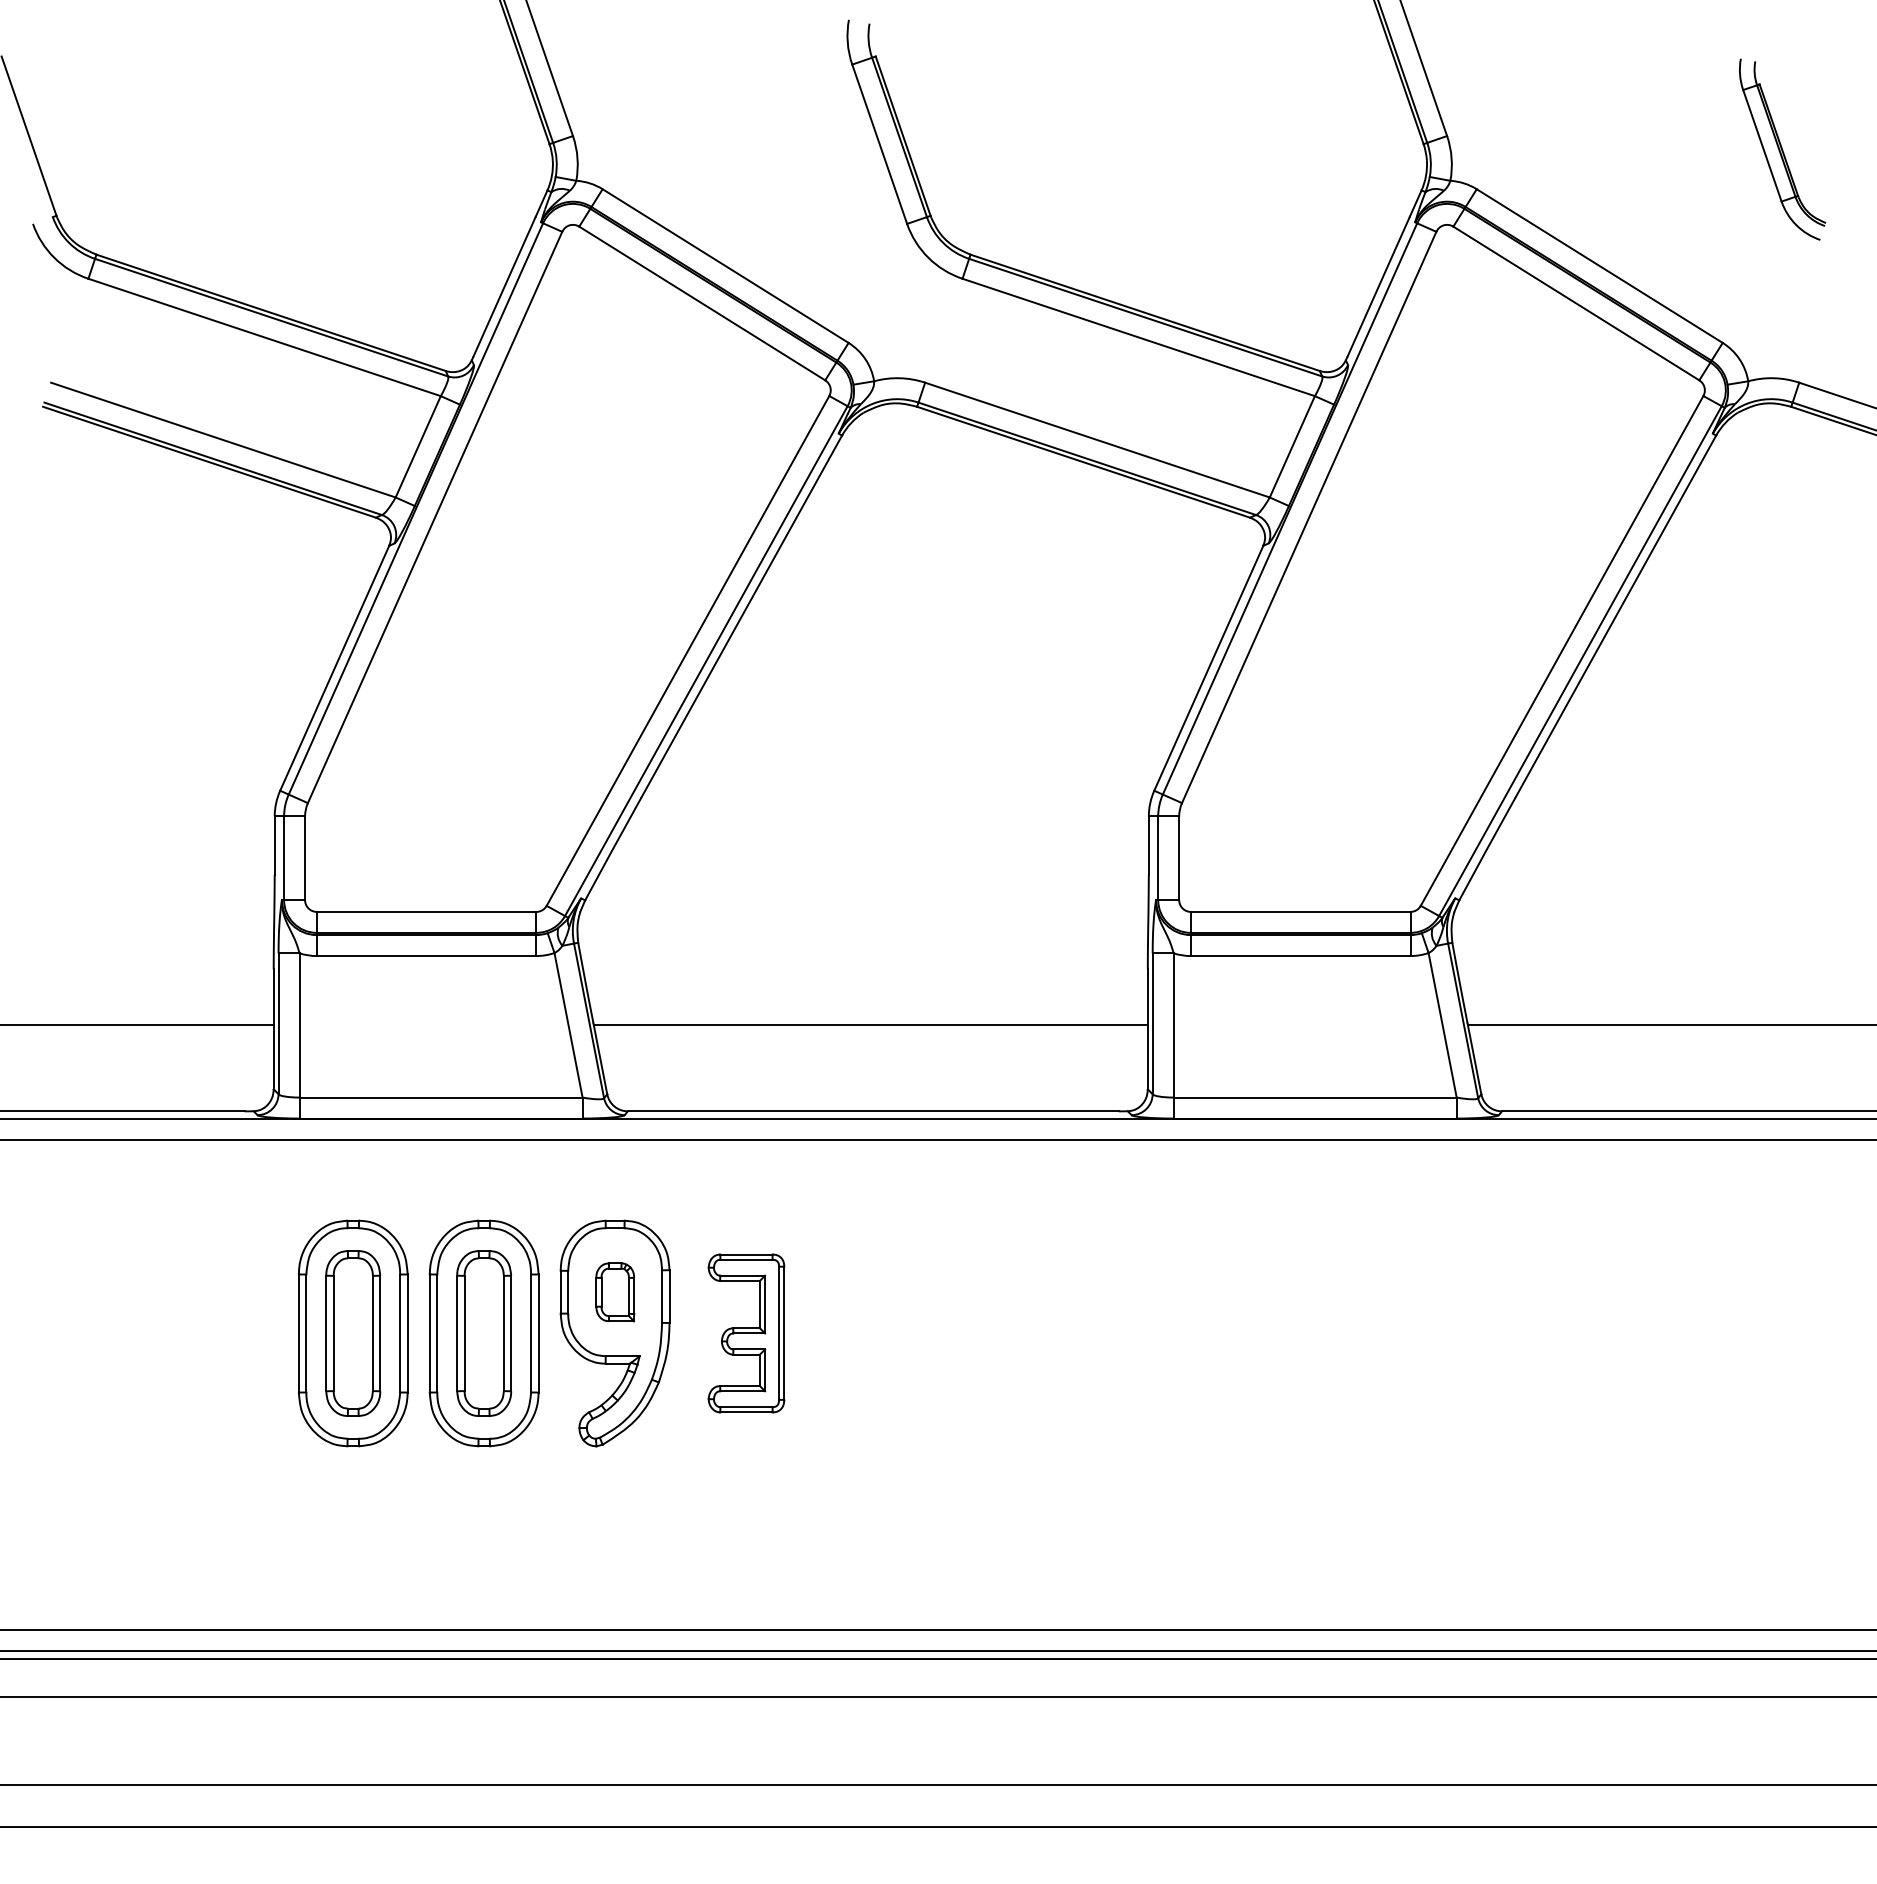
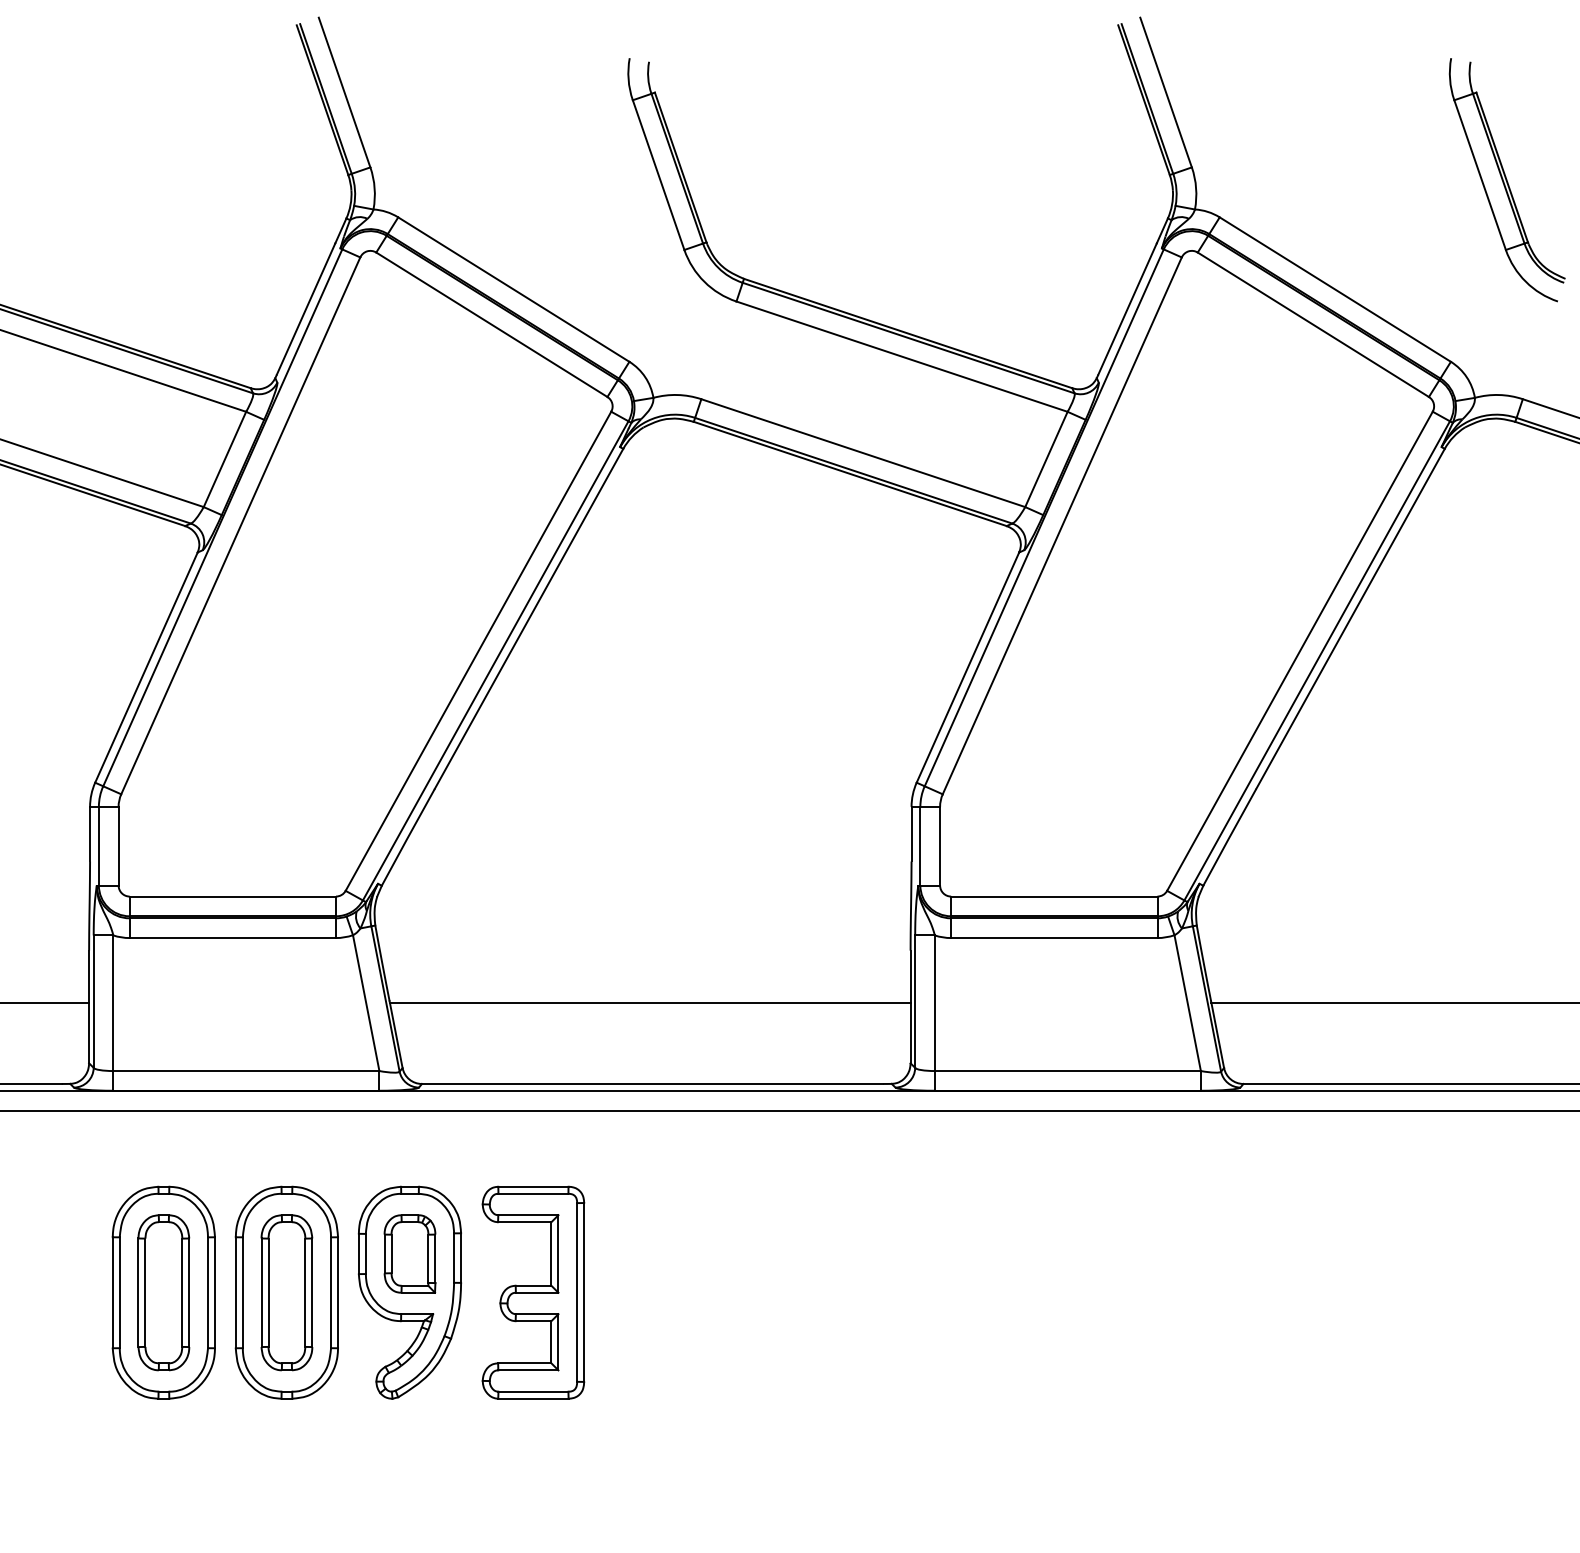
part: (1782, 149) -> (1507, 180), size x1.43
part: (615, 1292) -> (410, 1254), size x1.43
part: (746, 1333) -> (533, 1292), size x1.43

